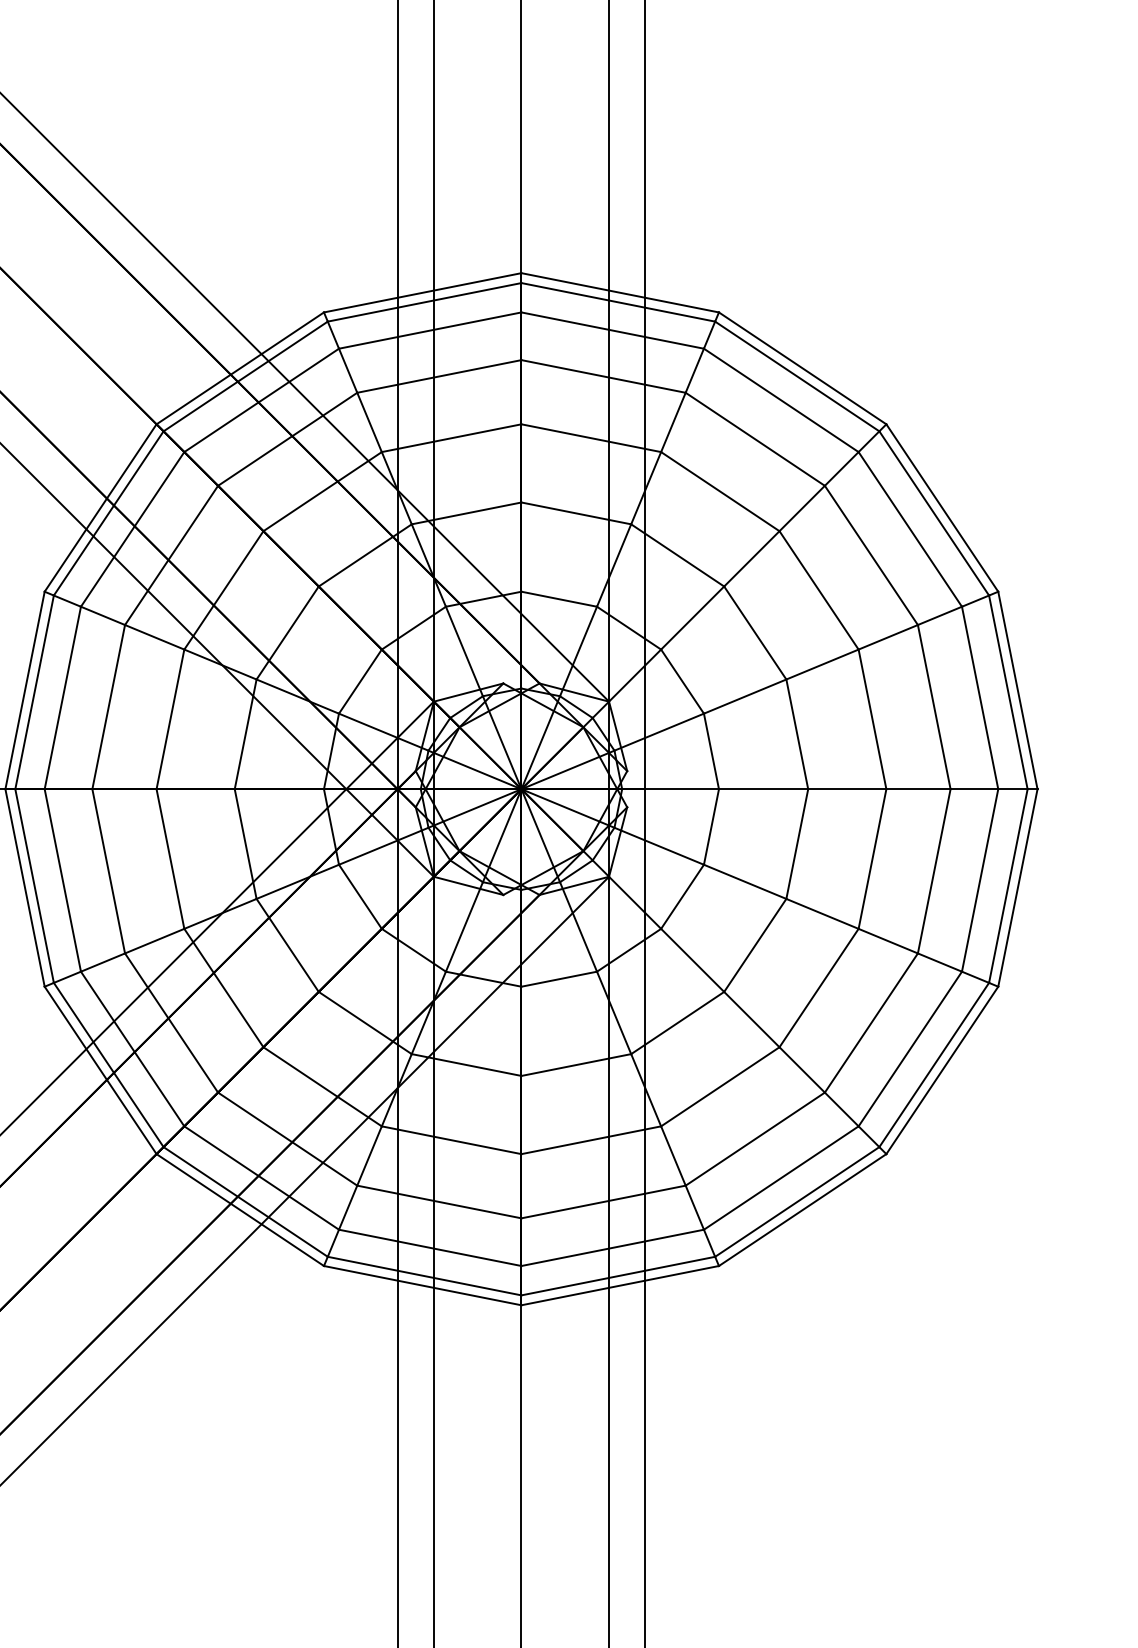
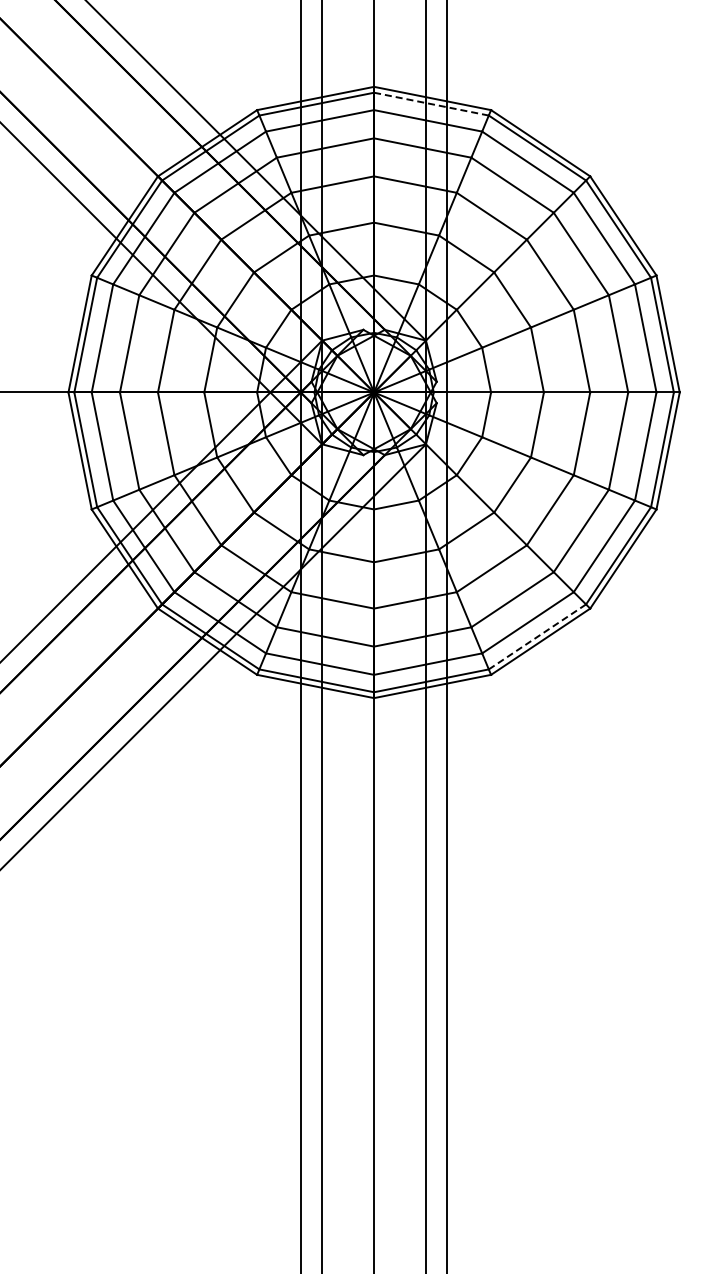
line: (618, 302) -> (431, 104), solid -> dashed
line: (797, 1202) -> (537, 637), solid -> dashed

